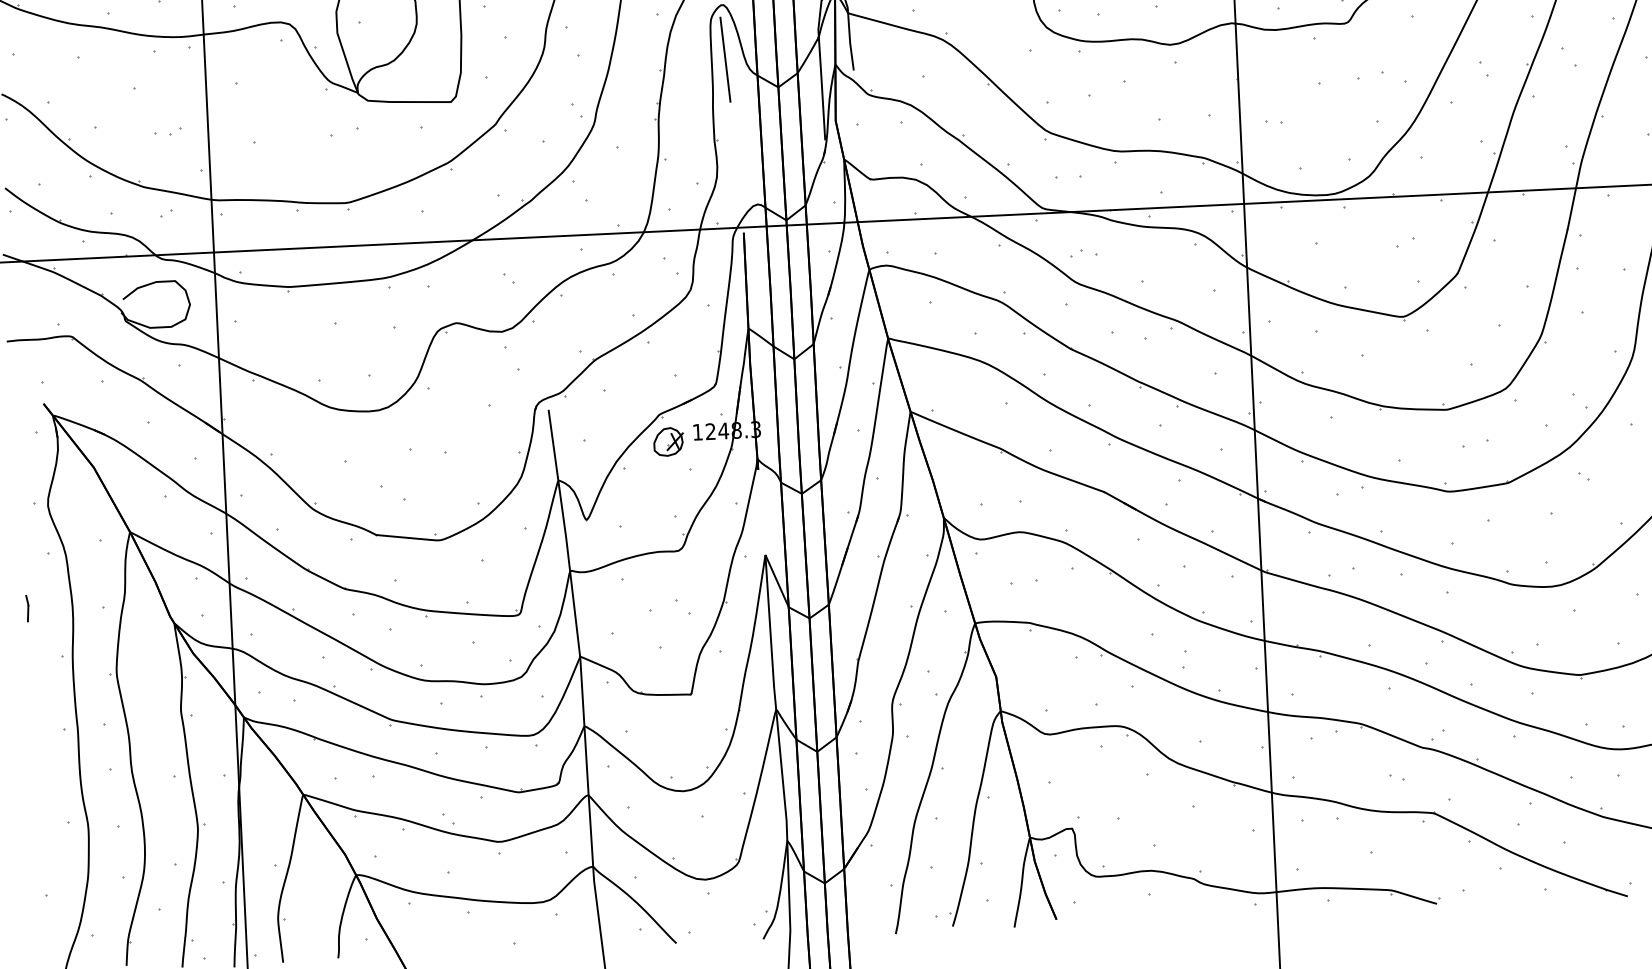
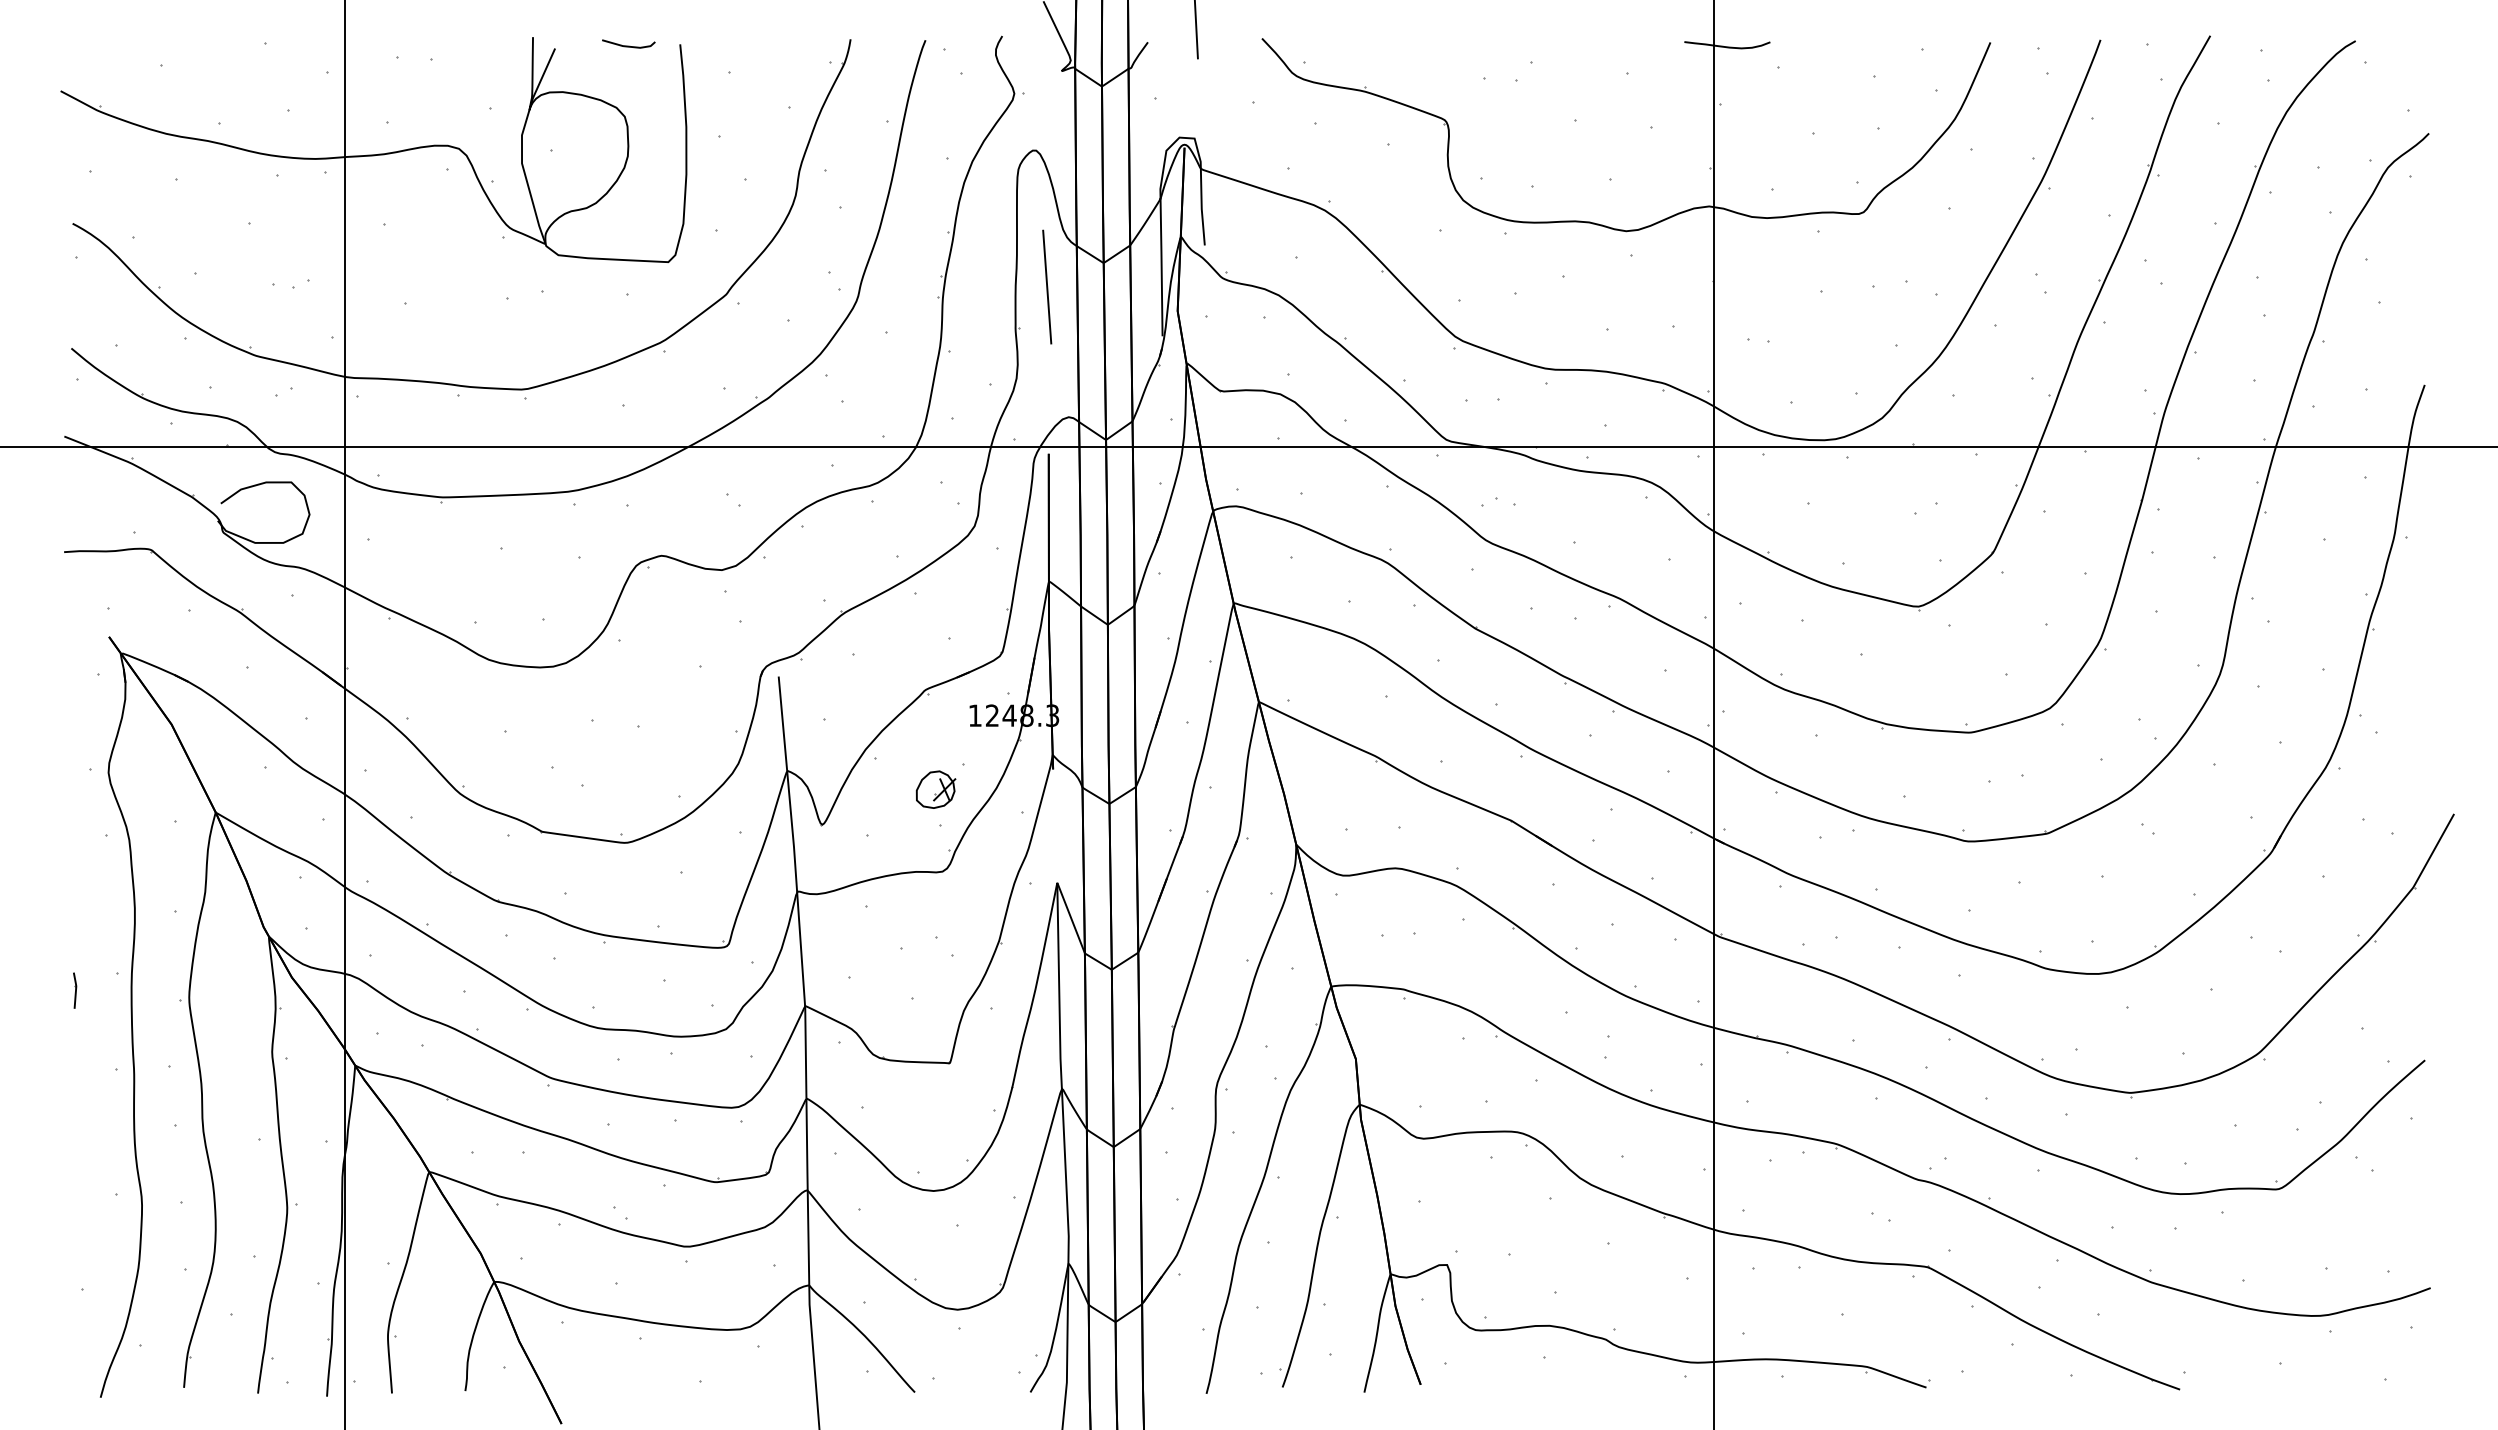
line: (725, 59) -> (1047, 286), moved
part: (668, 441) -> (935, 789), moved
part: (27, 608) -> (75, 990), moved

